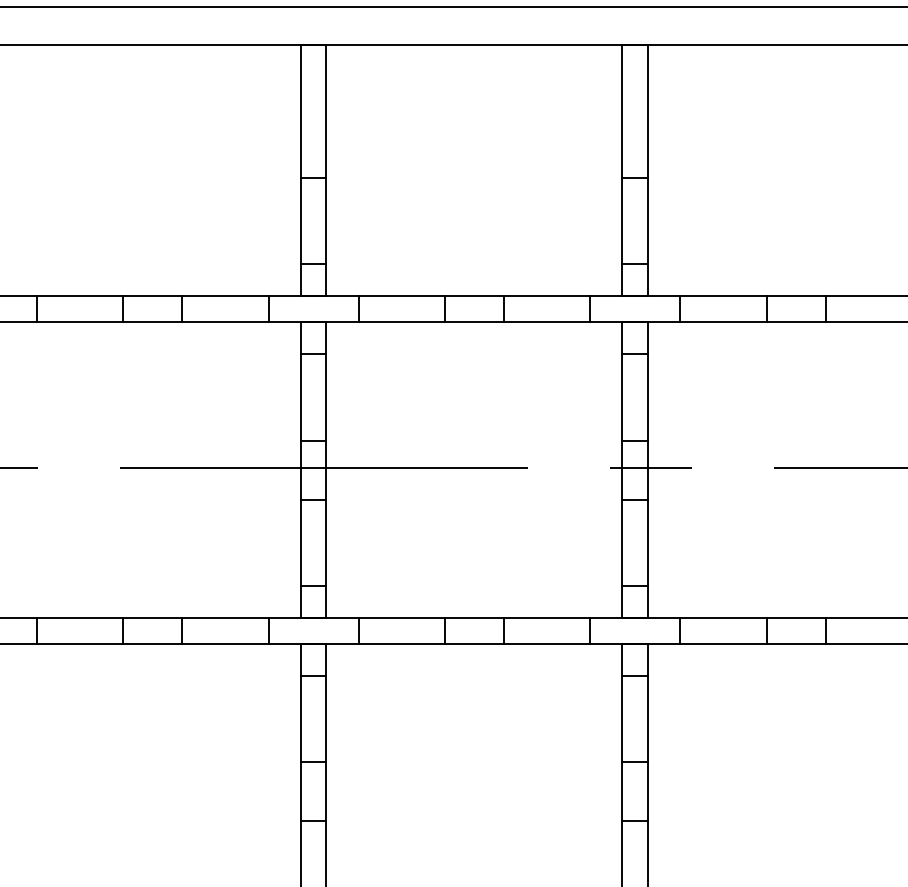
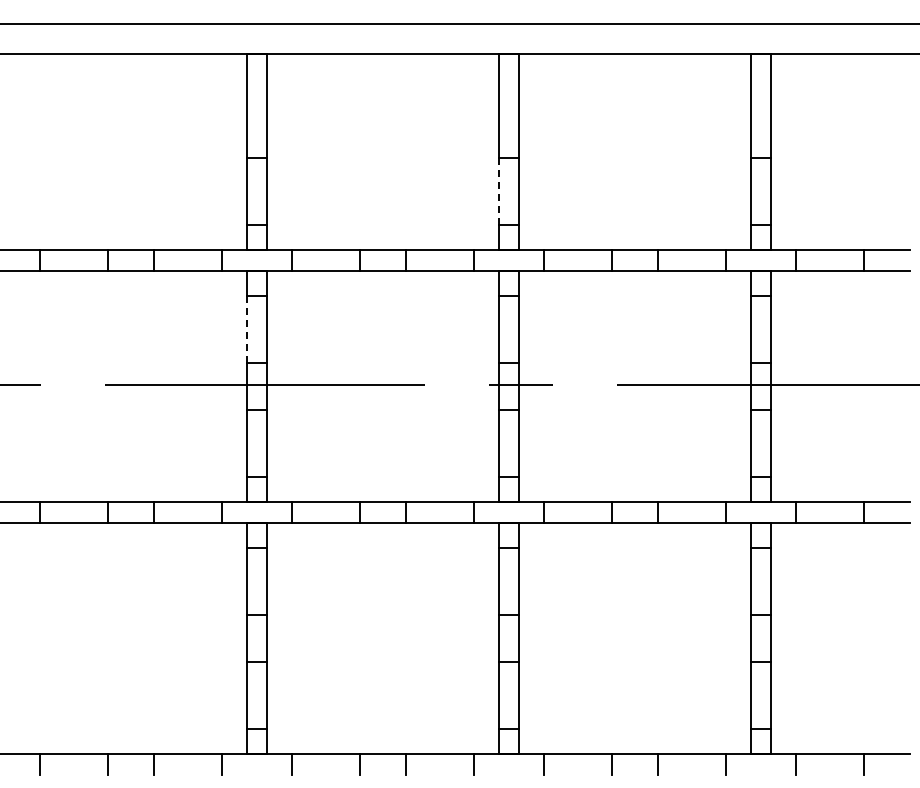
line: (621, 221) -> (498, 191), solid -> dashed
line: (300, 397) -> (246, 329), solid -> dashed

